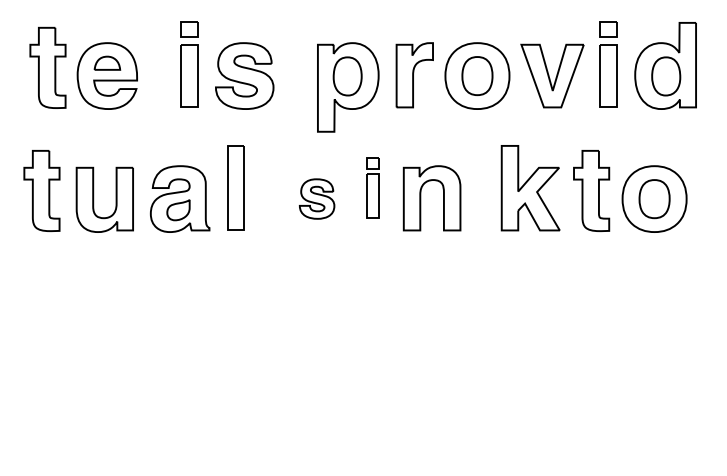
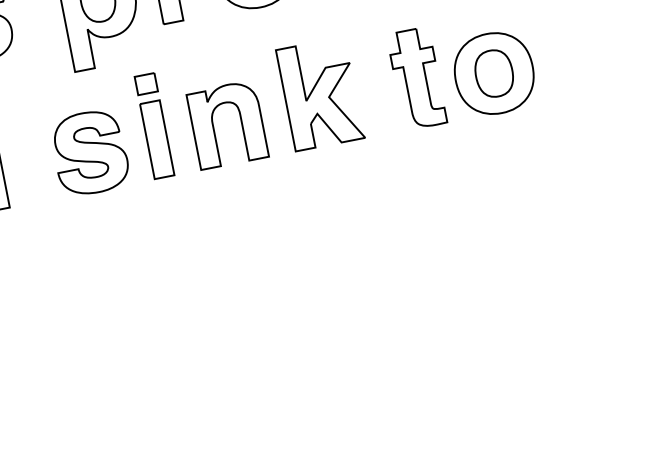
part: (372, 187) -> (153, 125), size x1.43
part: (530, 188) -> (320, 94), moved
part: (316, 198) -> (89, 152), size x1.67

